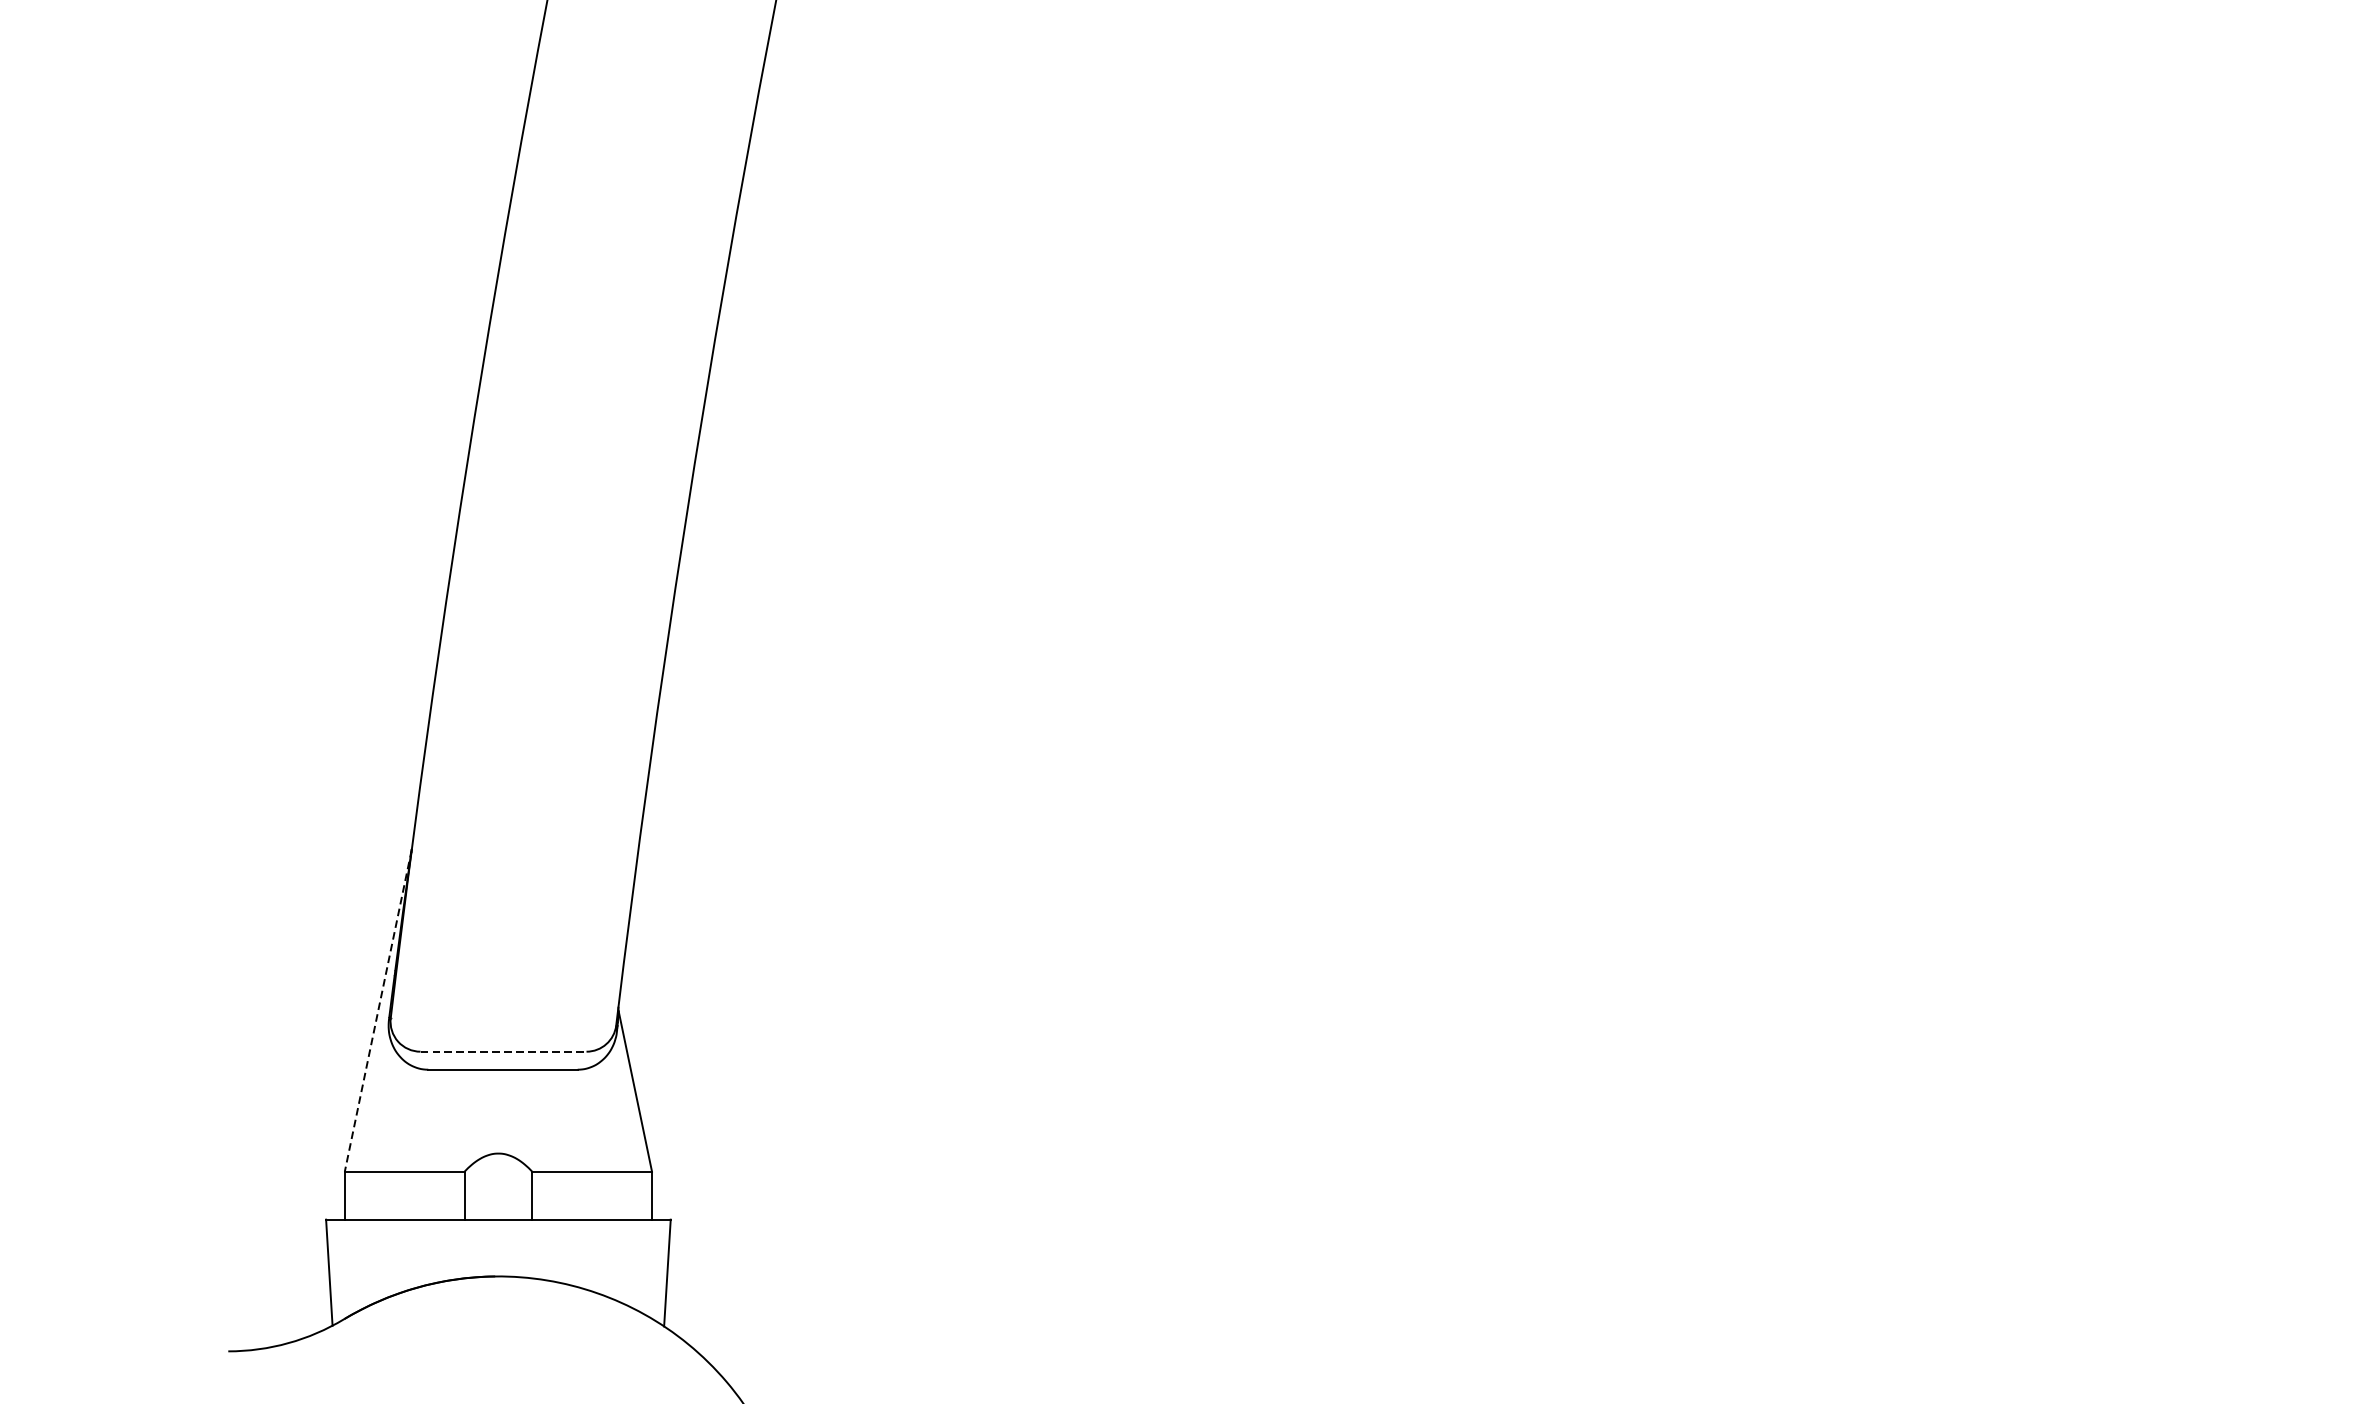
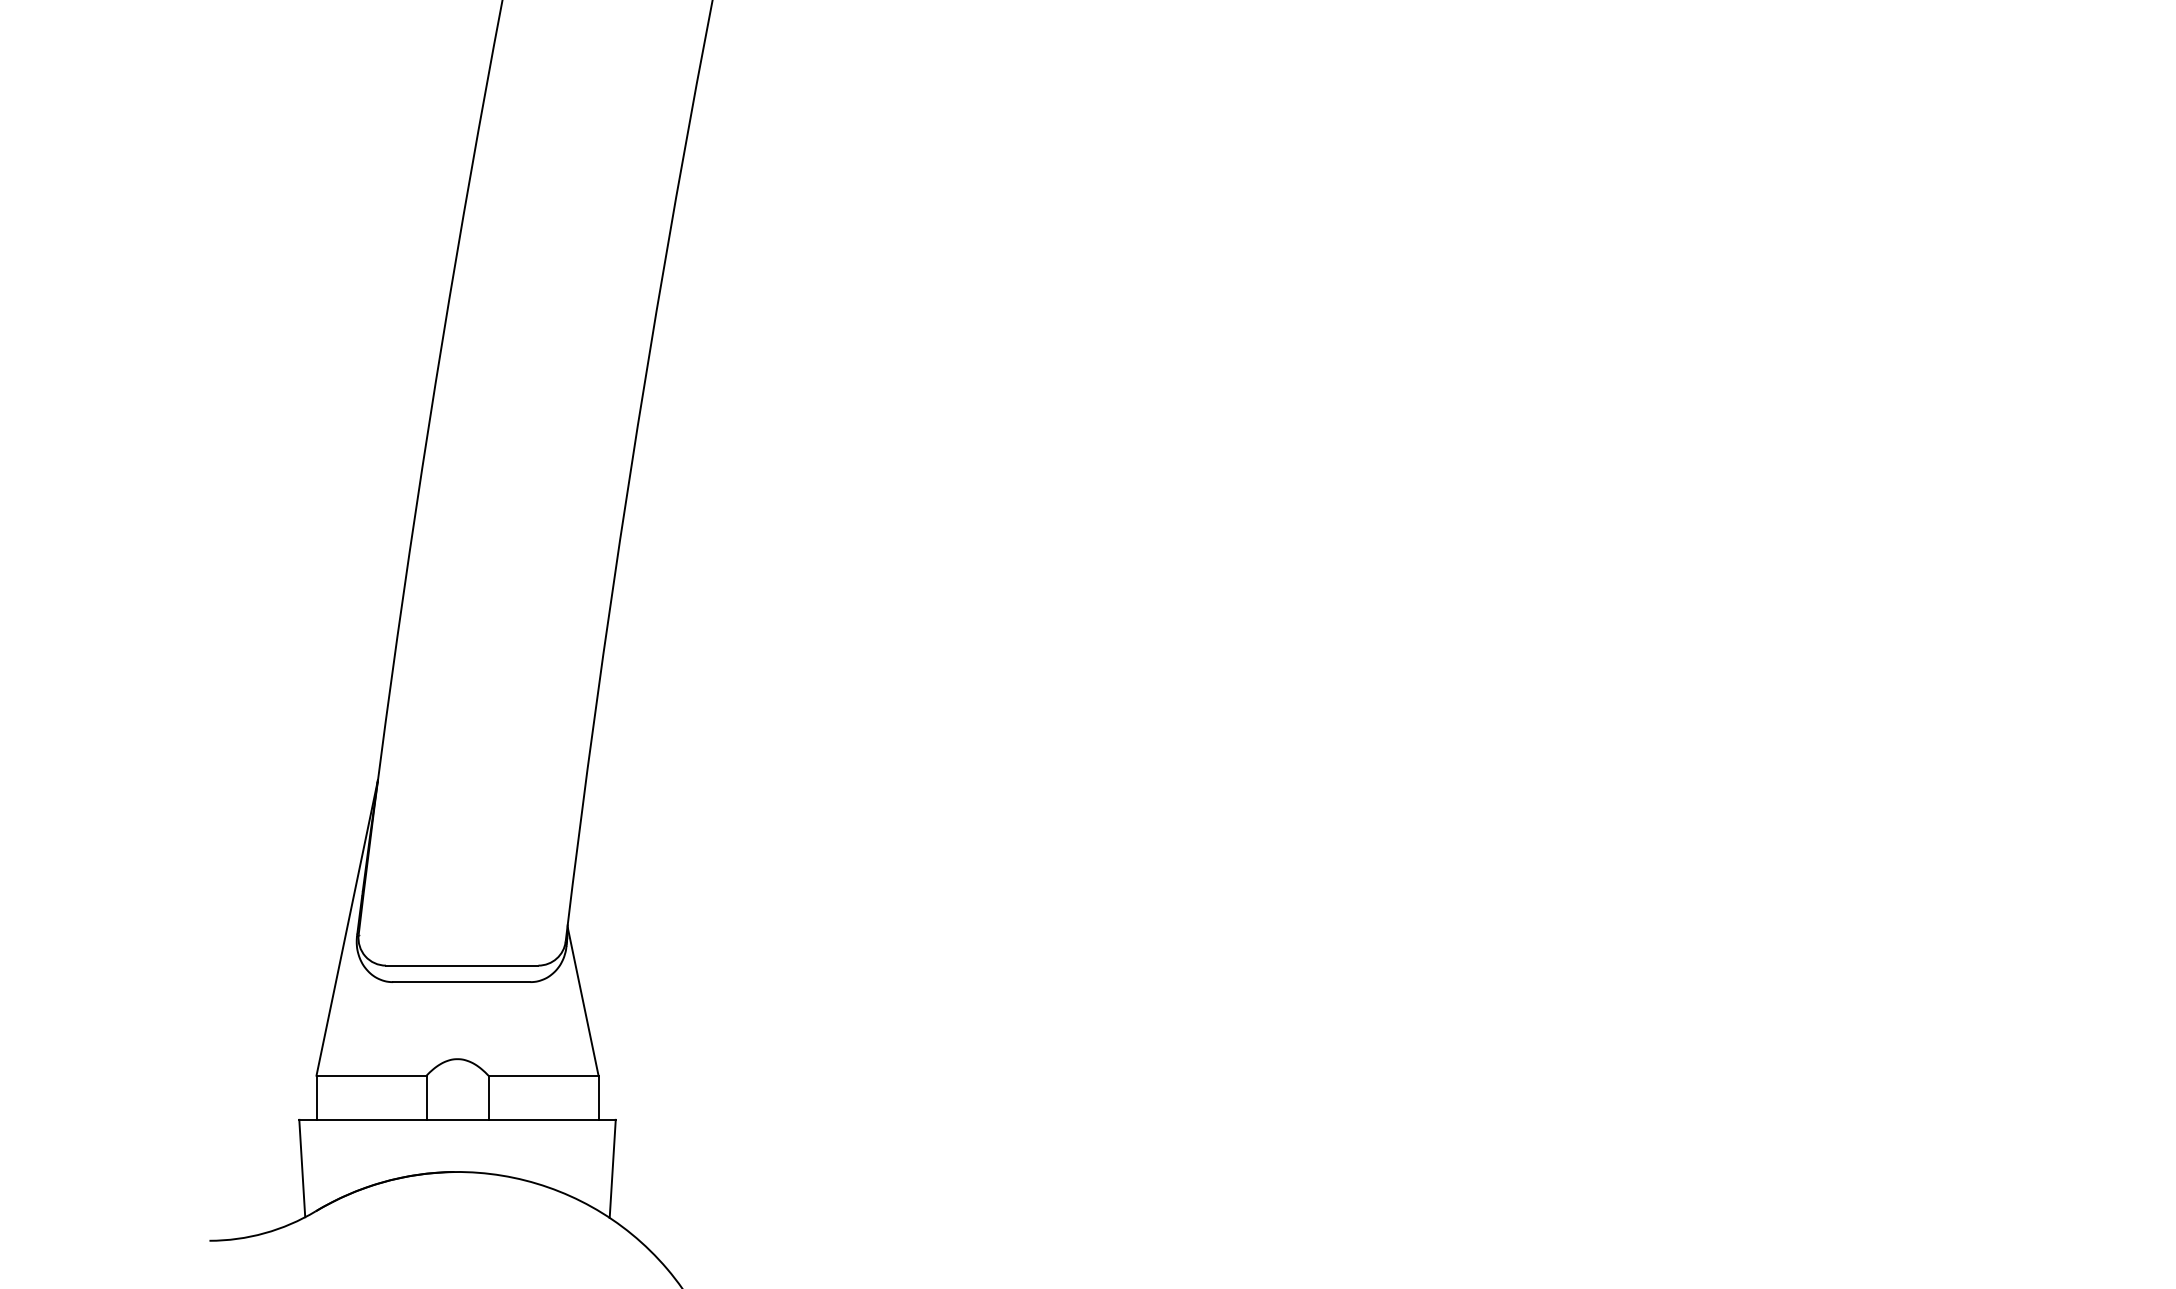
line: (378, 1011) -> (347, 928), dashed -> solid
line: (503, 1051) -> (462, 965), dashed -> solid

